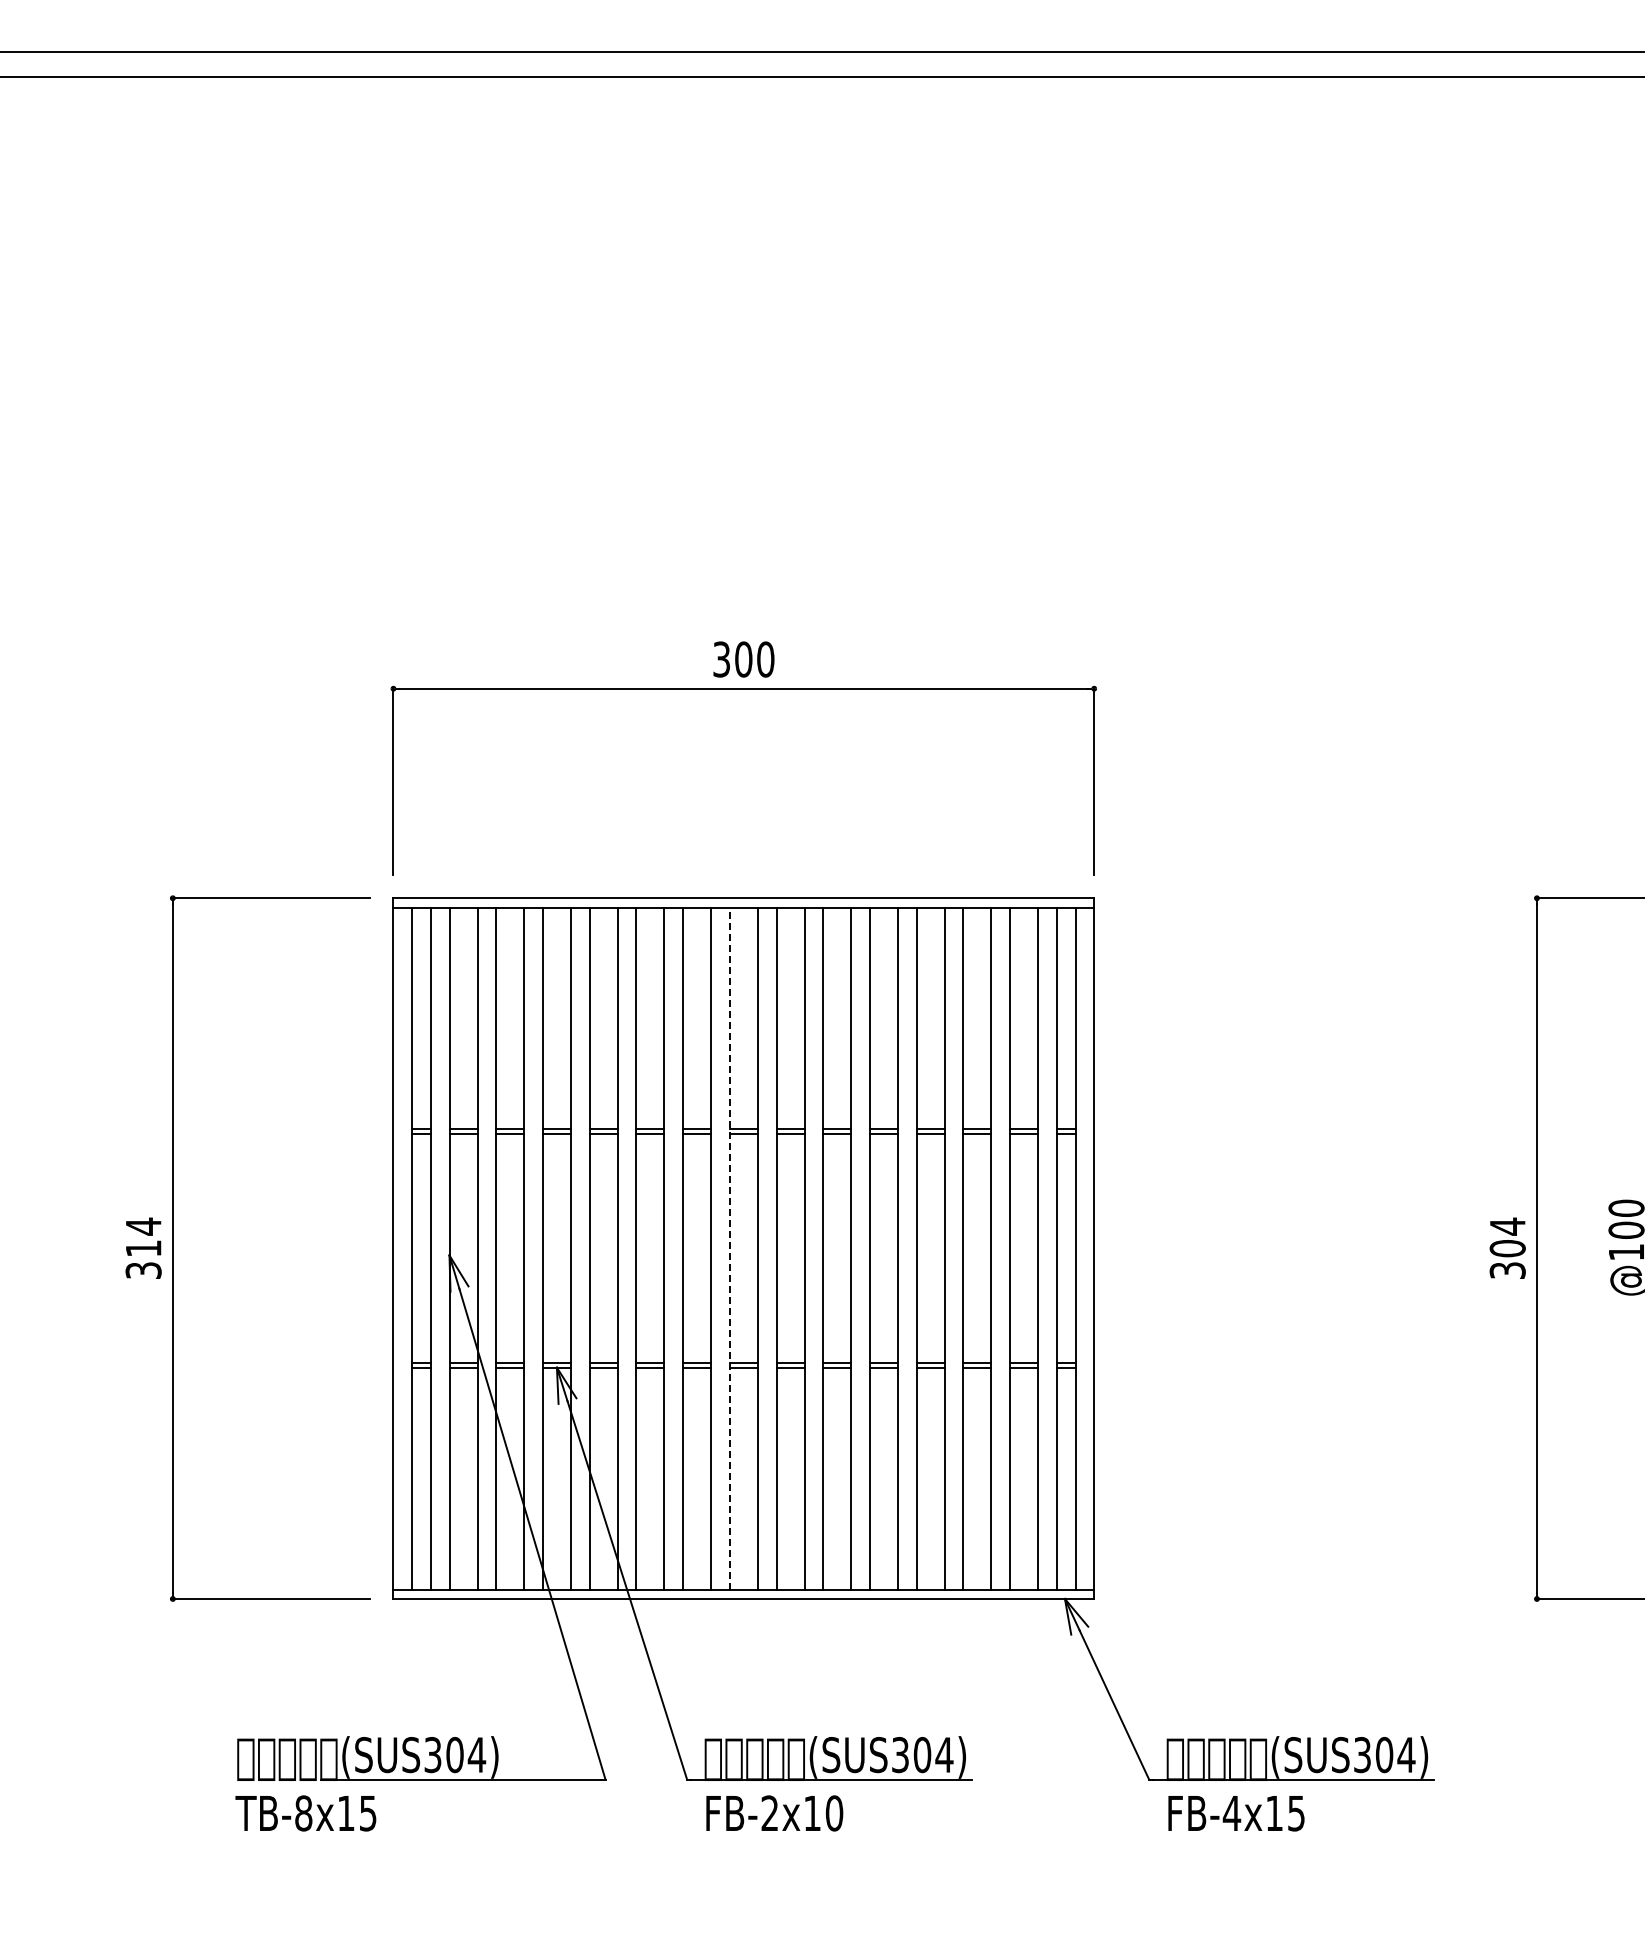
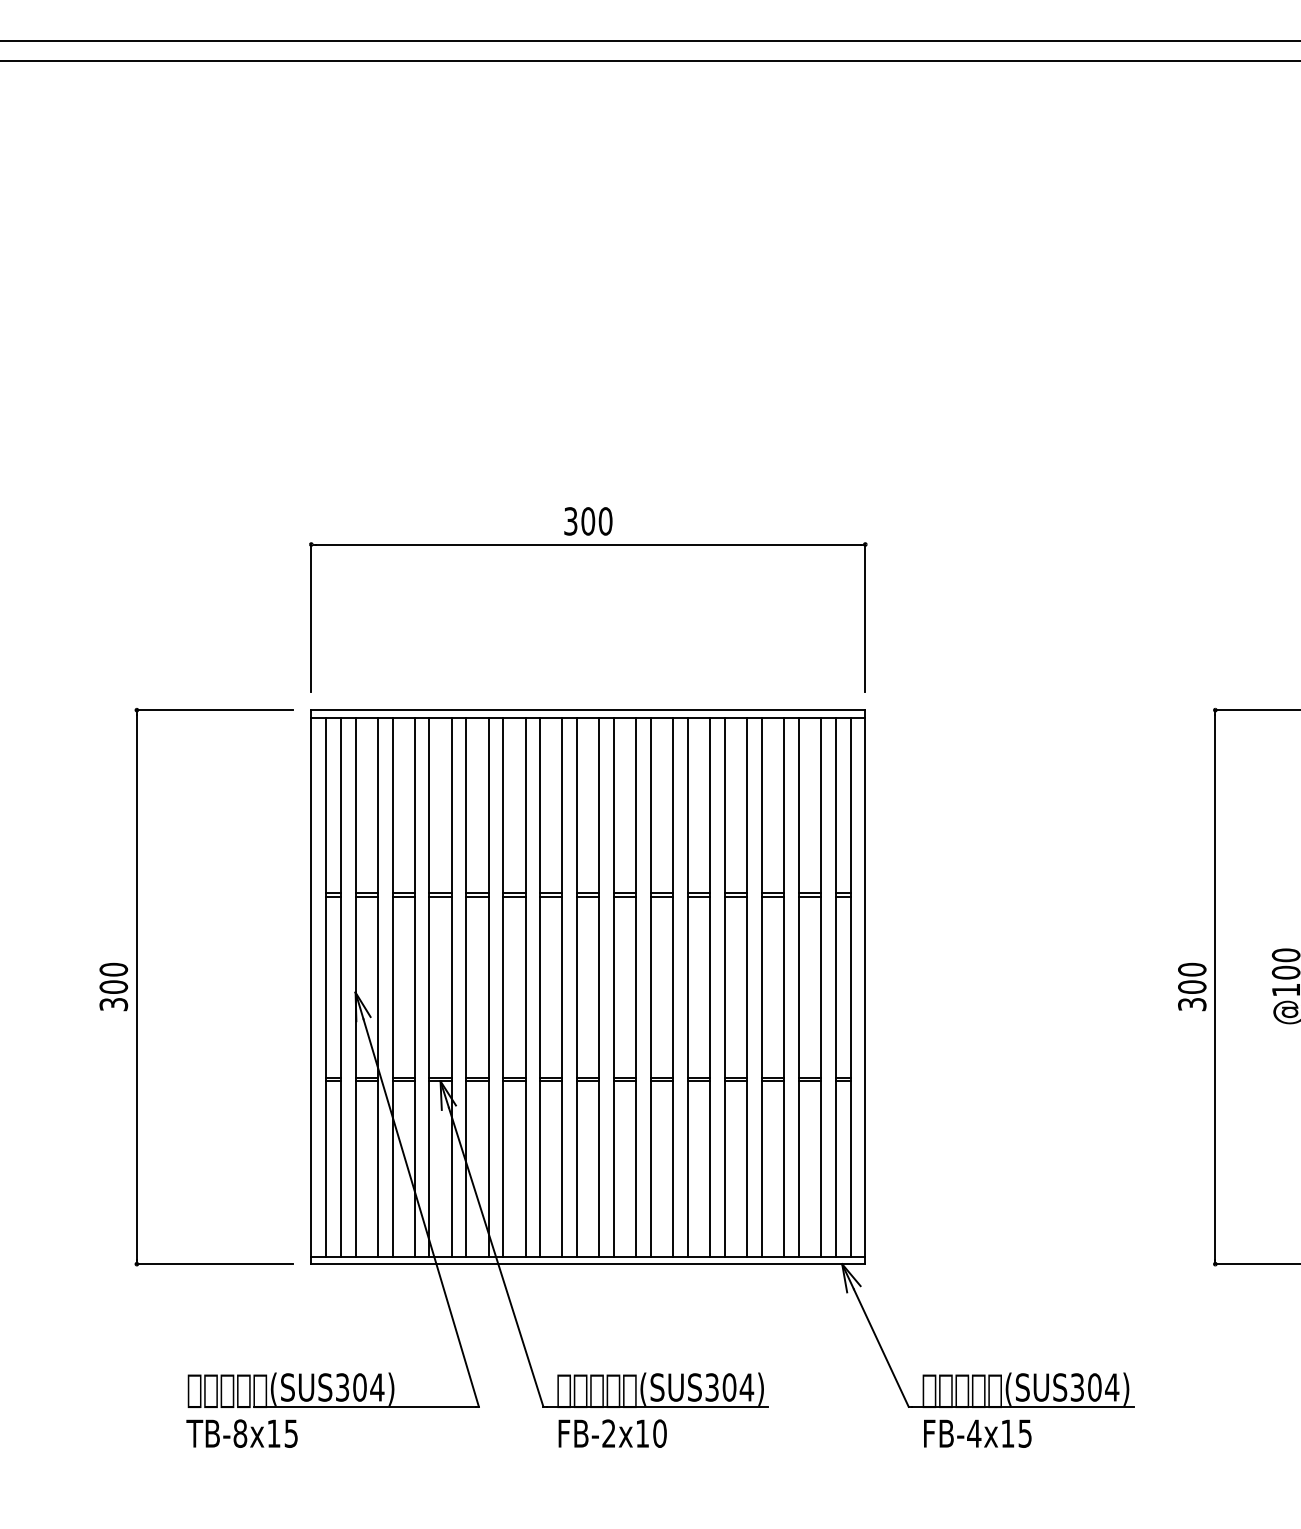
text: (1507, 1226) -> (1192, 969), 304 -> 300
text: (143, 1237) -> (113, 978), 314 -> 300
line: (729, 1248) -> (576, 987), dashed -> solid

